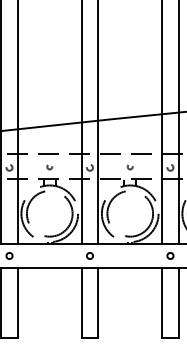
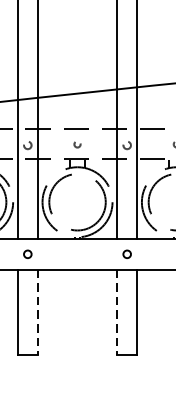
line: (17, 303) -> (37, 313), solid -> dashed
line: (81, 303) -> (116, 313), solid -> dashed

